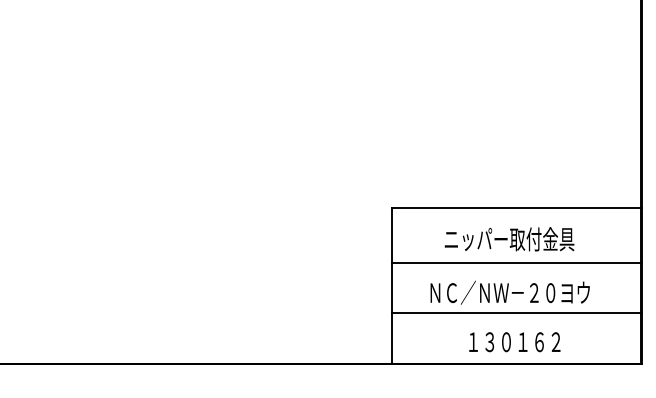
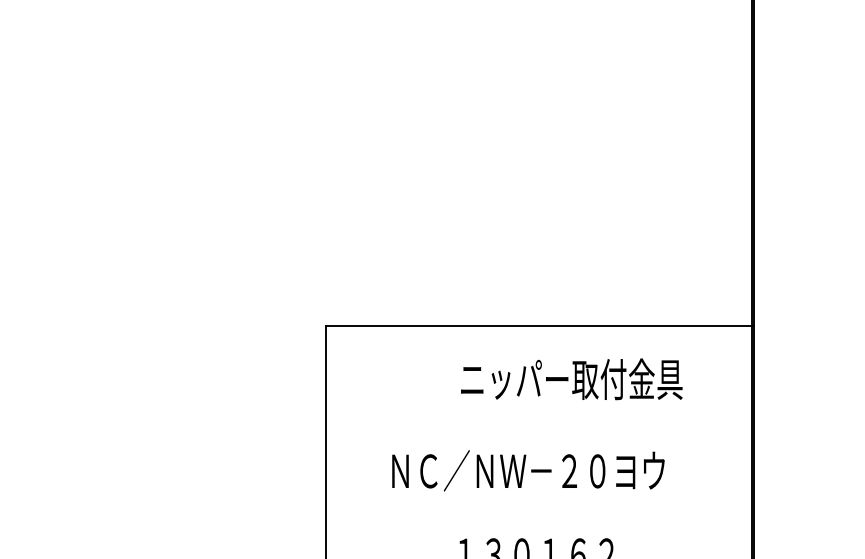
text: (509, 239) -> (571, 379), moved
line: (516, 262) -> (539, 419), removed
line: (516, 313) -> (539, 506), removed

